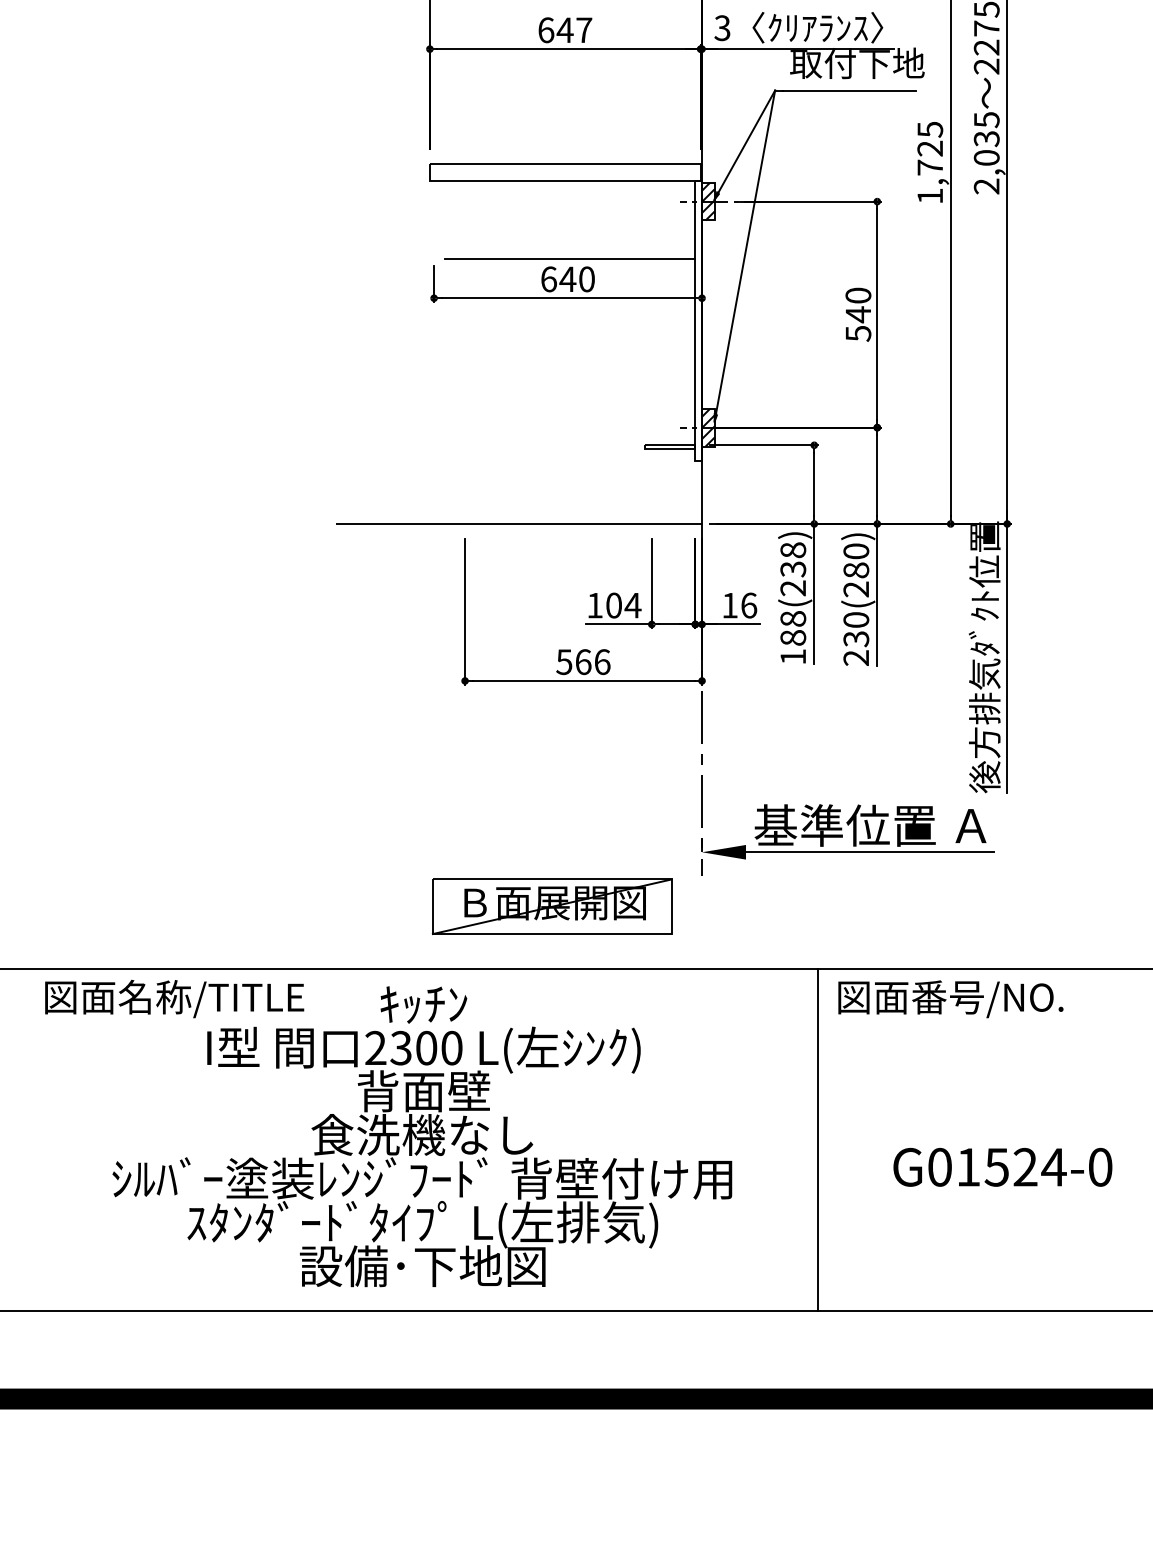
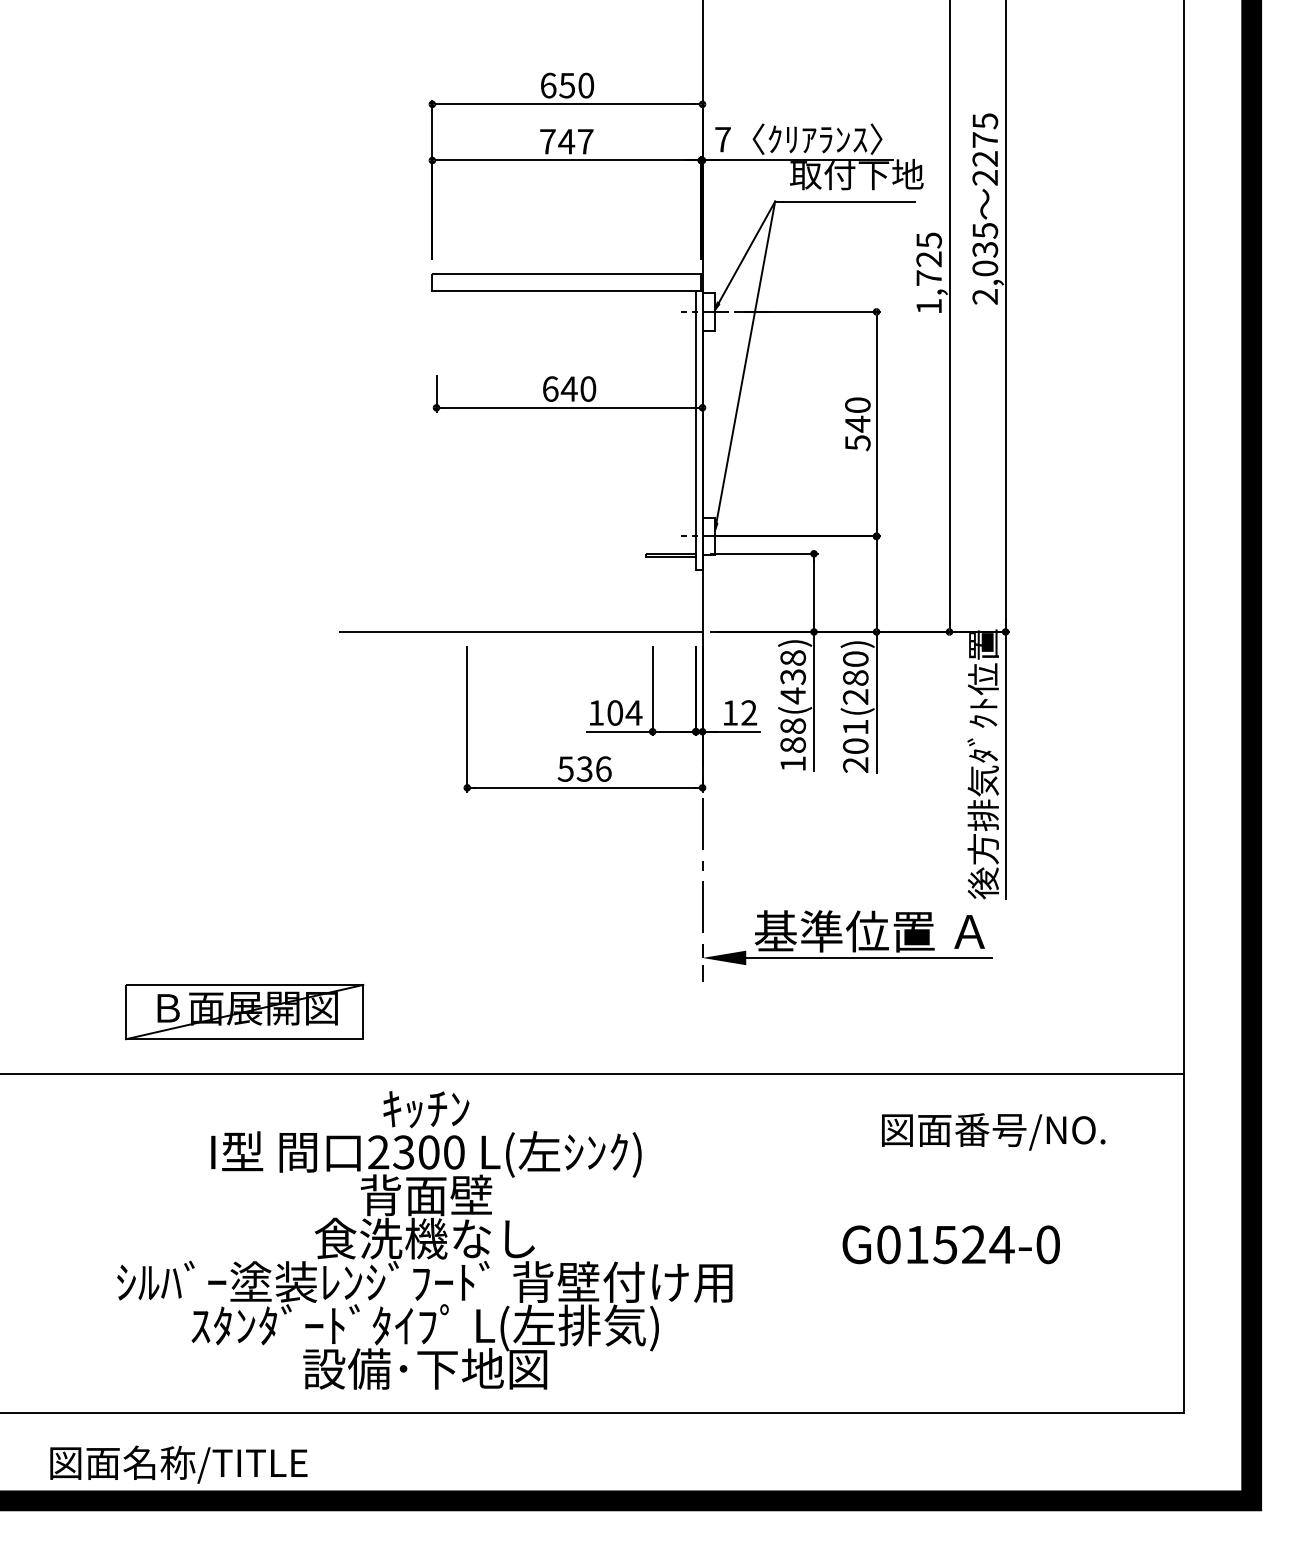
text: (722, 28) -> (722, 139), 3 -> 7
text: (545, 30) -> (547, 141), 647 -> 747
hatch: (708, 201) -> (708, 311), removed
line: (569, 258) -> (570, 368), removed
hatch: (708, 427) -> (708, 536), removed
text: (792, 587) -> (792, 695), 188(238) -> 188(438)
text: (749, 605) -> (749, 712), 16 -> 12
text: (856, 629) -> (855, 736), 230(280) -> 201(280)
text: (583, 661) -> (584, 768), 566 -> 536
part: (551, 907) -> (244, 1012), moved
text: (174, 998) -> (178, 1464), moved
text: (950, 998) -> (993, 1131), moved
line: (818, 1139) -> (818, 1243), removed
text: (1002, 1167) -> (950, 1244), moved

